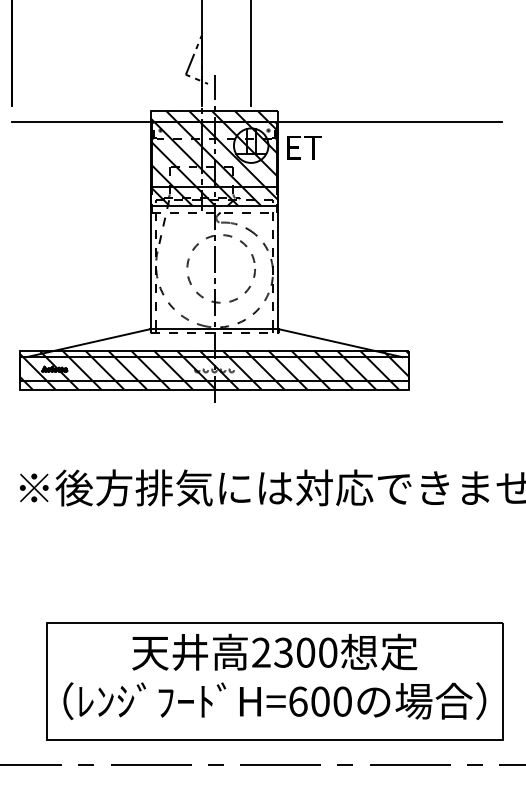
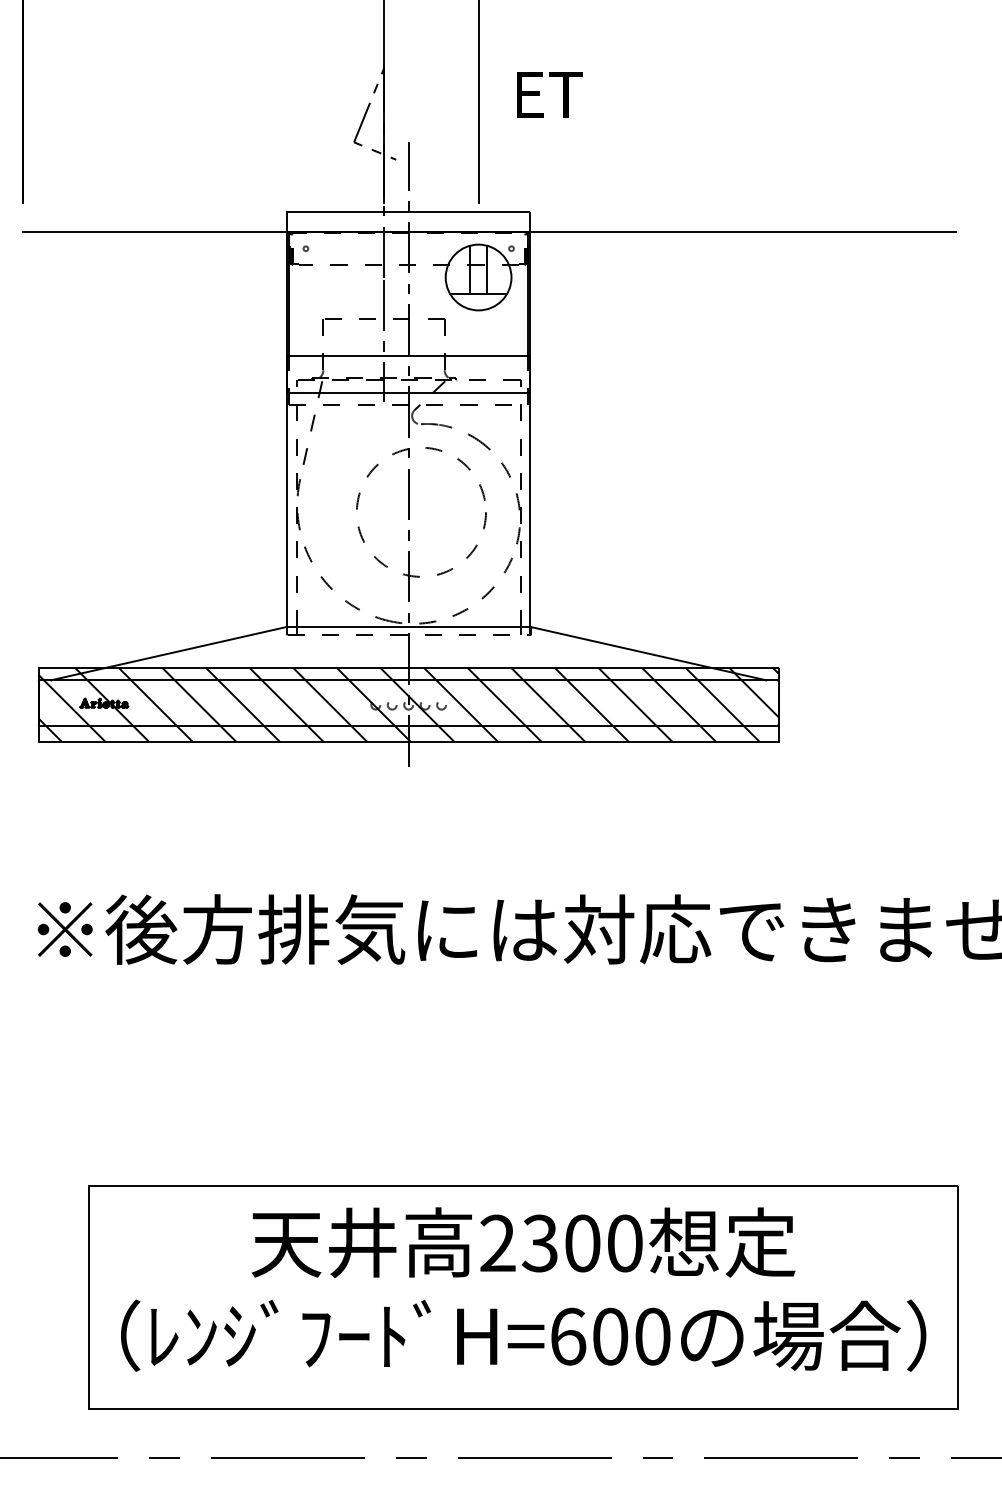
text: (304, 147) -> (549, 94), moved
hatch: (214, 158) -> (408, 301), removed

